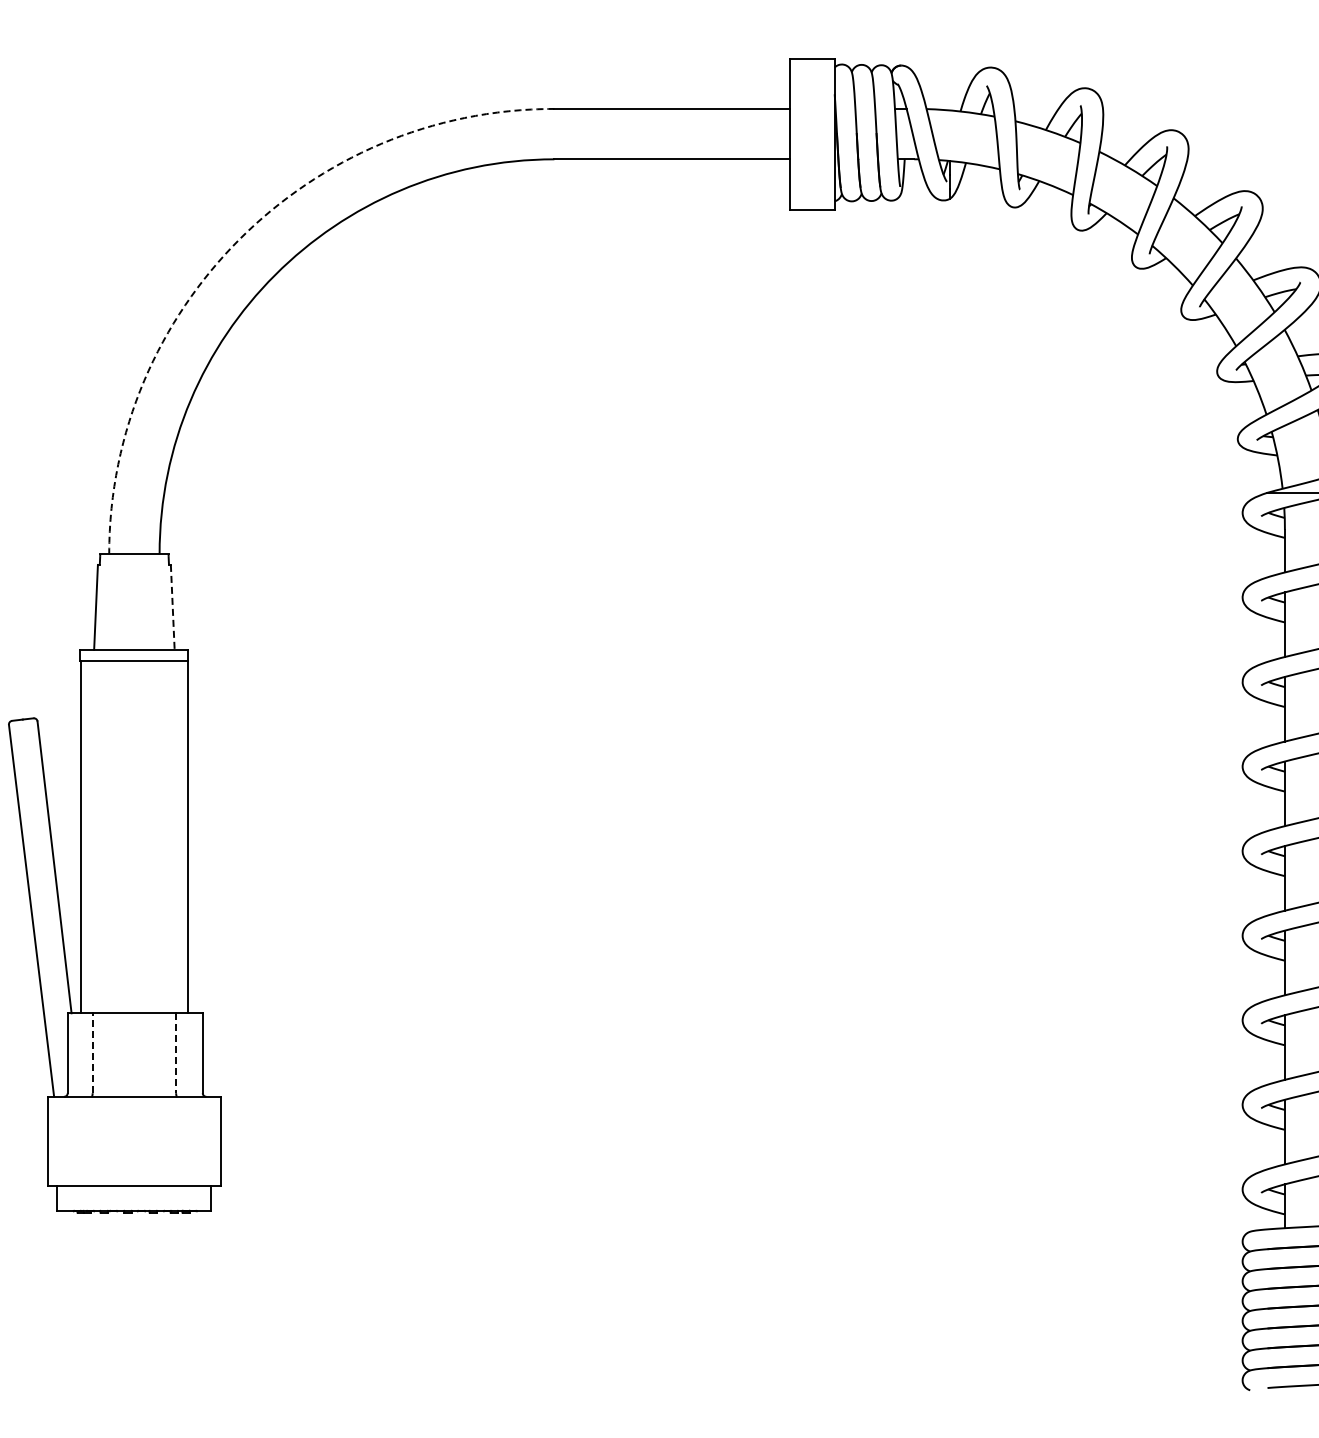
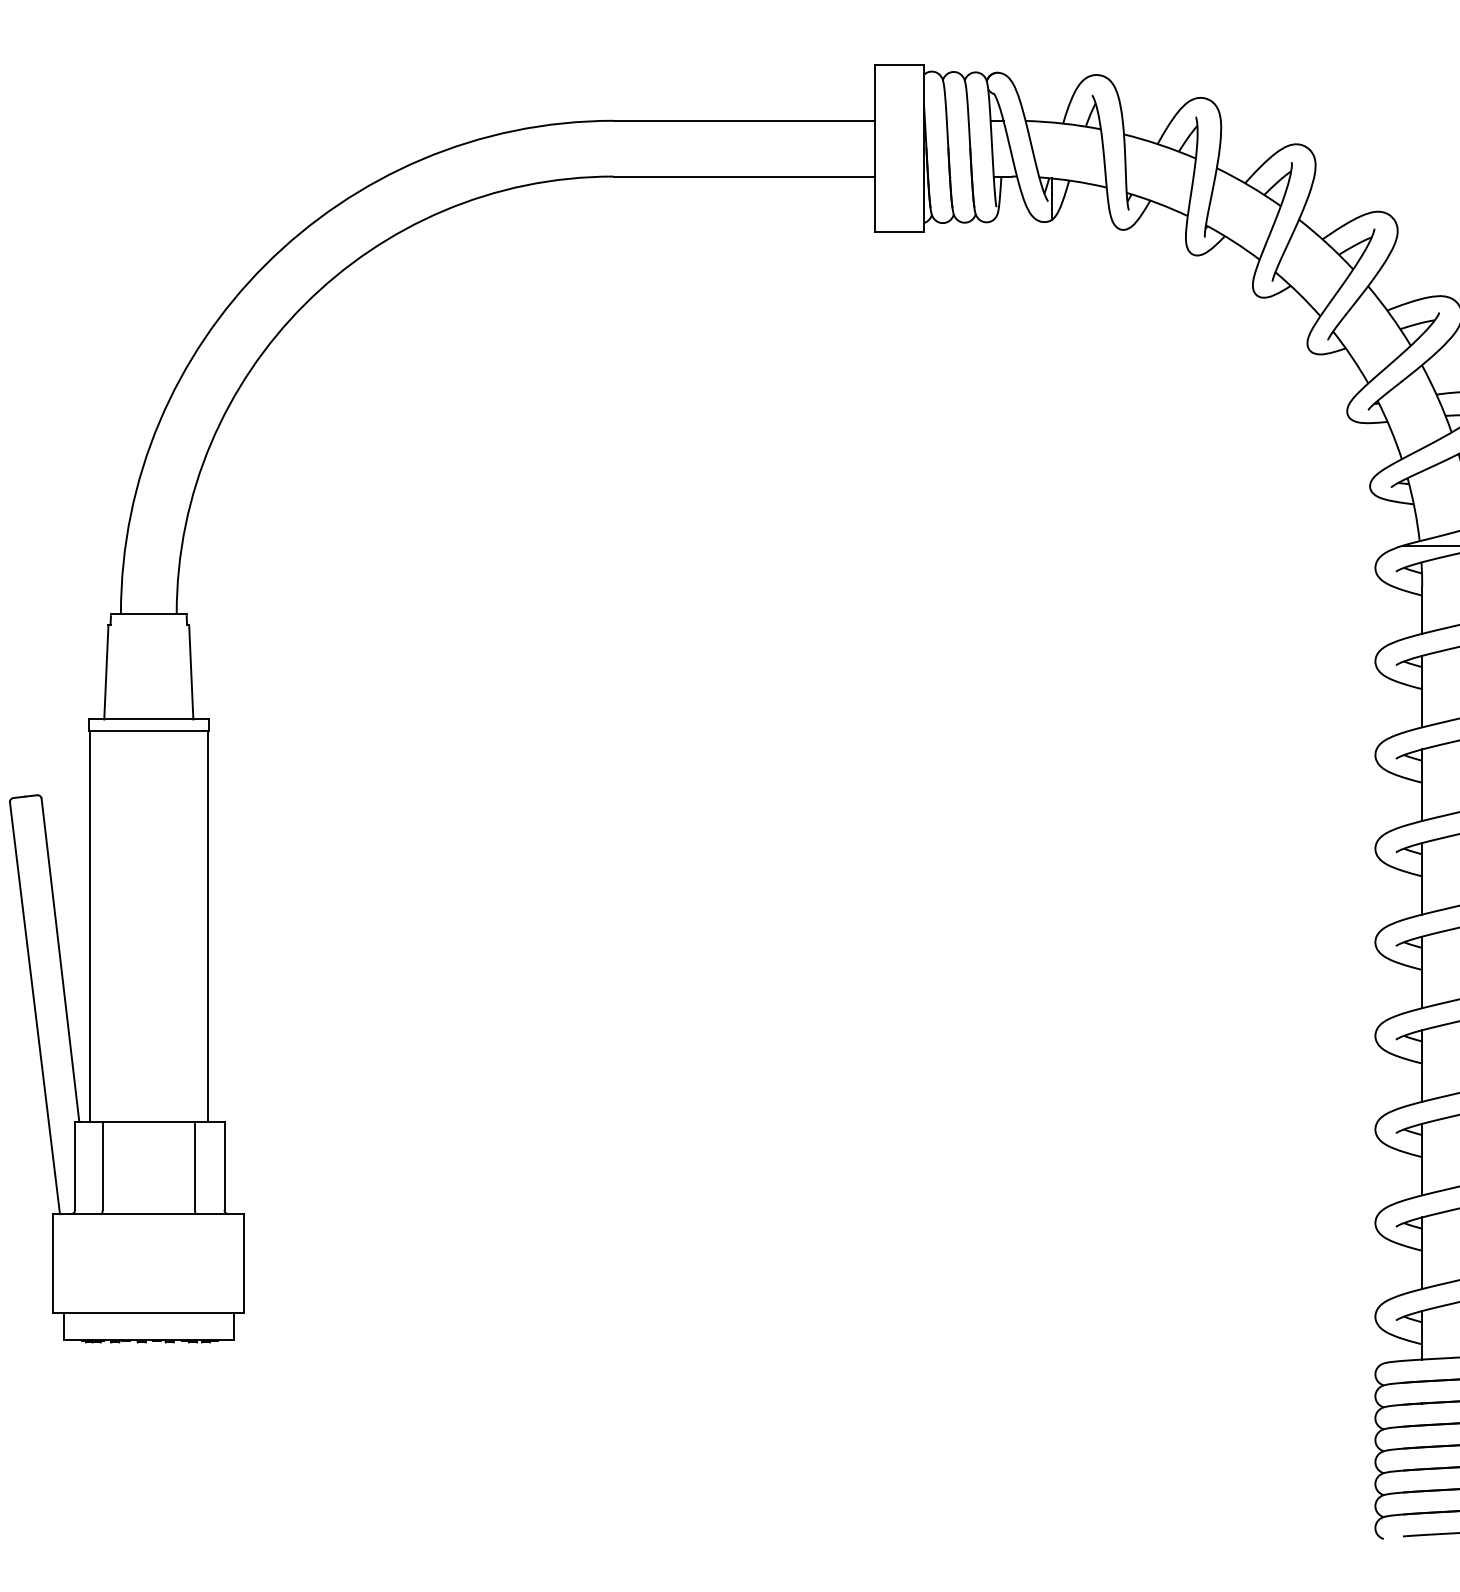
arc: (239, 239) -> (265, 265), dashed -> solid
line: (172, 607) -> (190, 672), dashed -> solid
line: (92, 1053) -> (102, 1166), dashed -> solid
line: (176, 1053) -> (195, 1166), dashed -> solid

